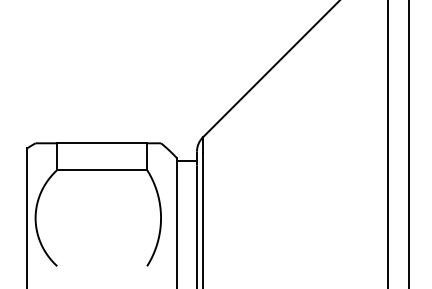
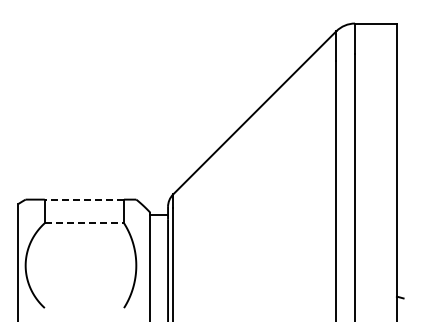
line: (102, 143) -> (84, 199), solid -> dashed
line: (102, 170) -> (84, 223), solid -> dashed

